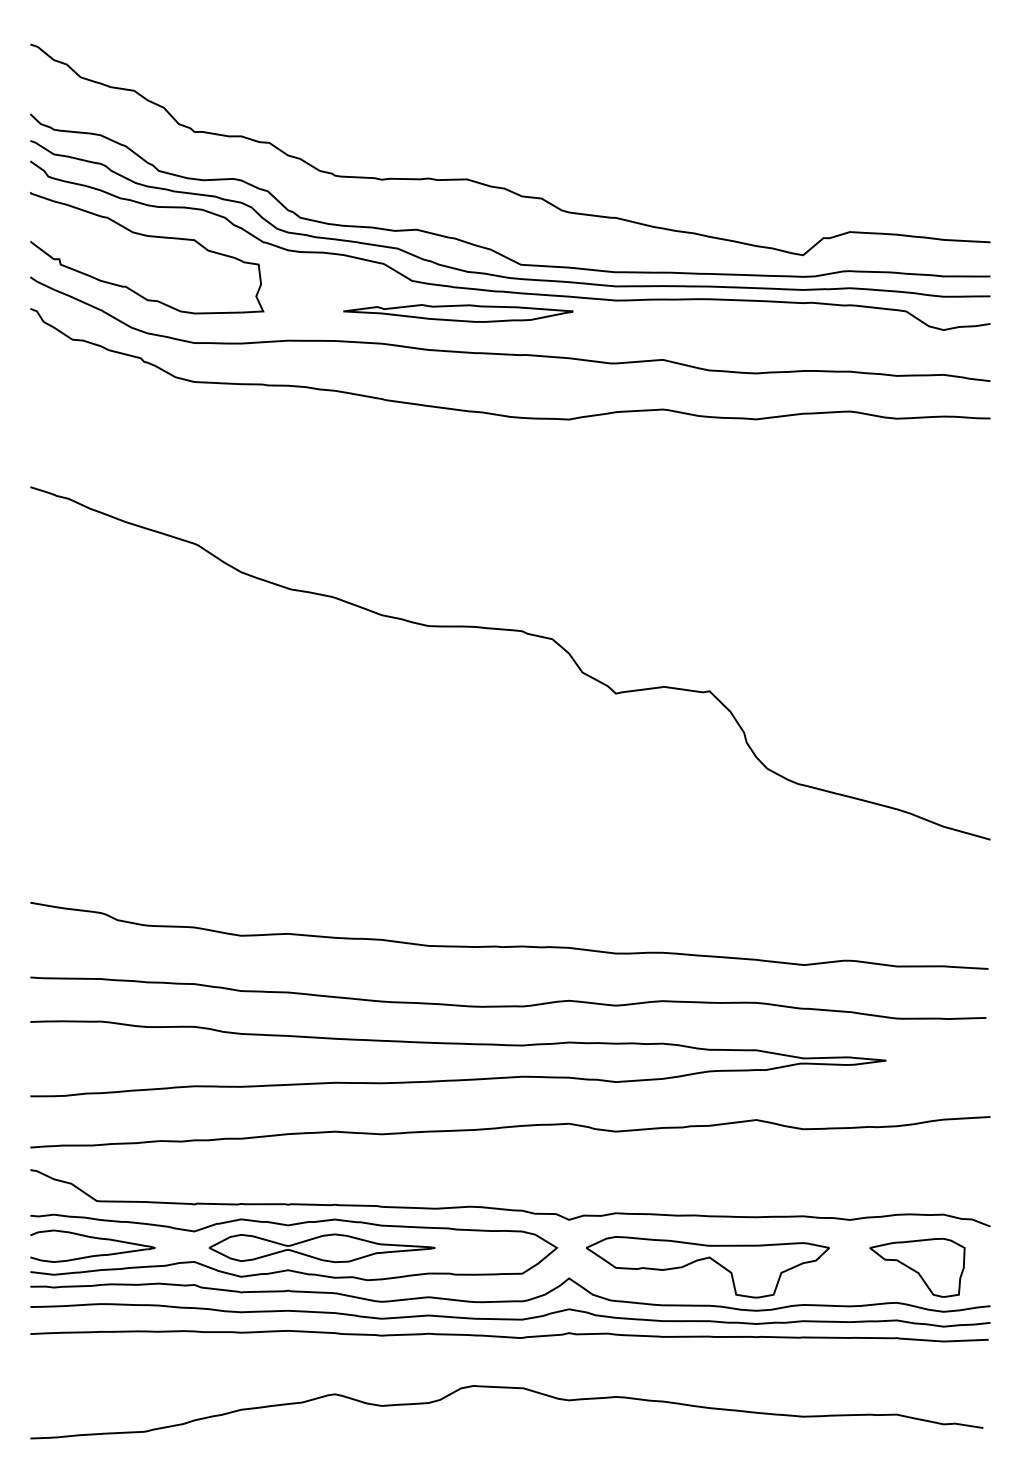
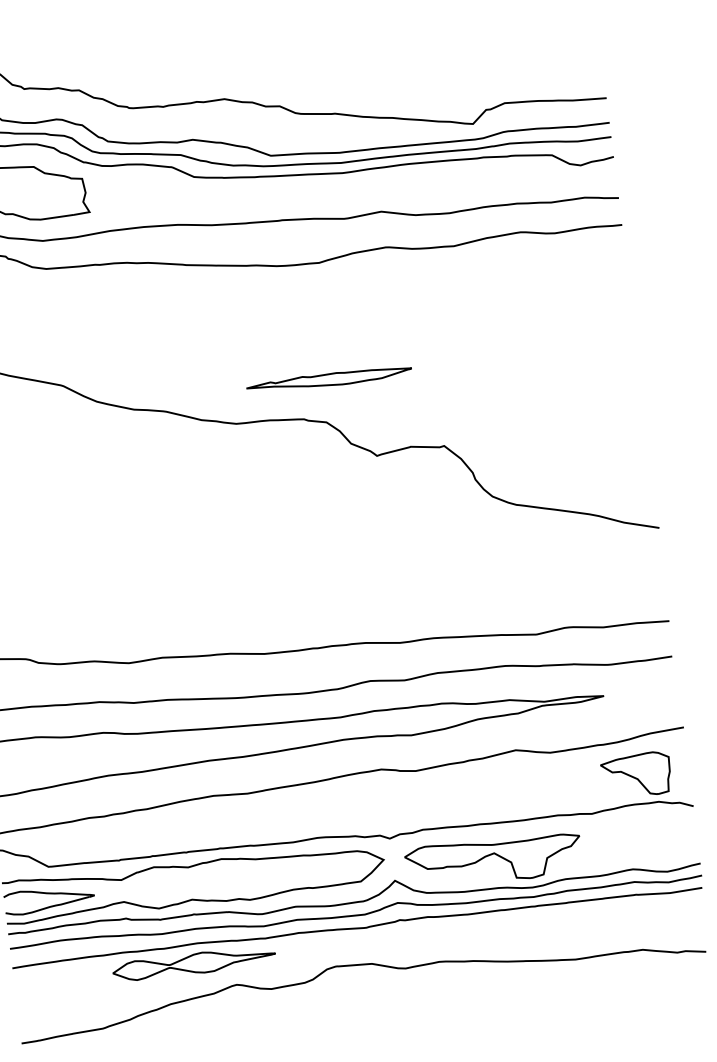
part: (458, 313) -> (329, 379), moved
part: (321, 1247) -> (193, 963), moved
part: (917, 1267) -> (636, 775), moved

